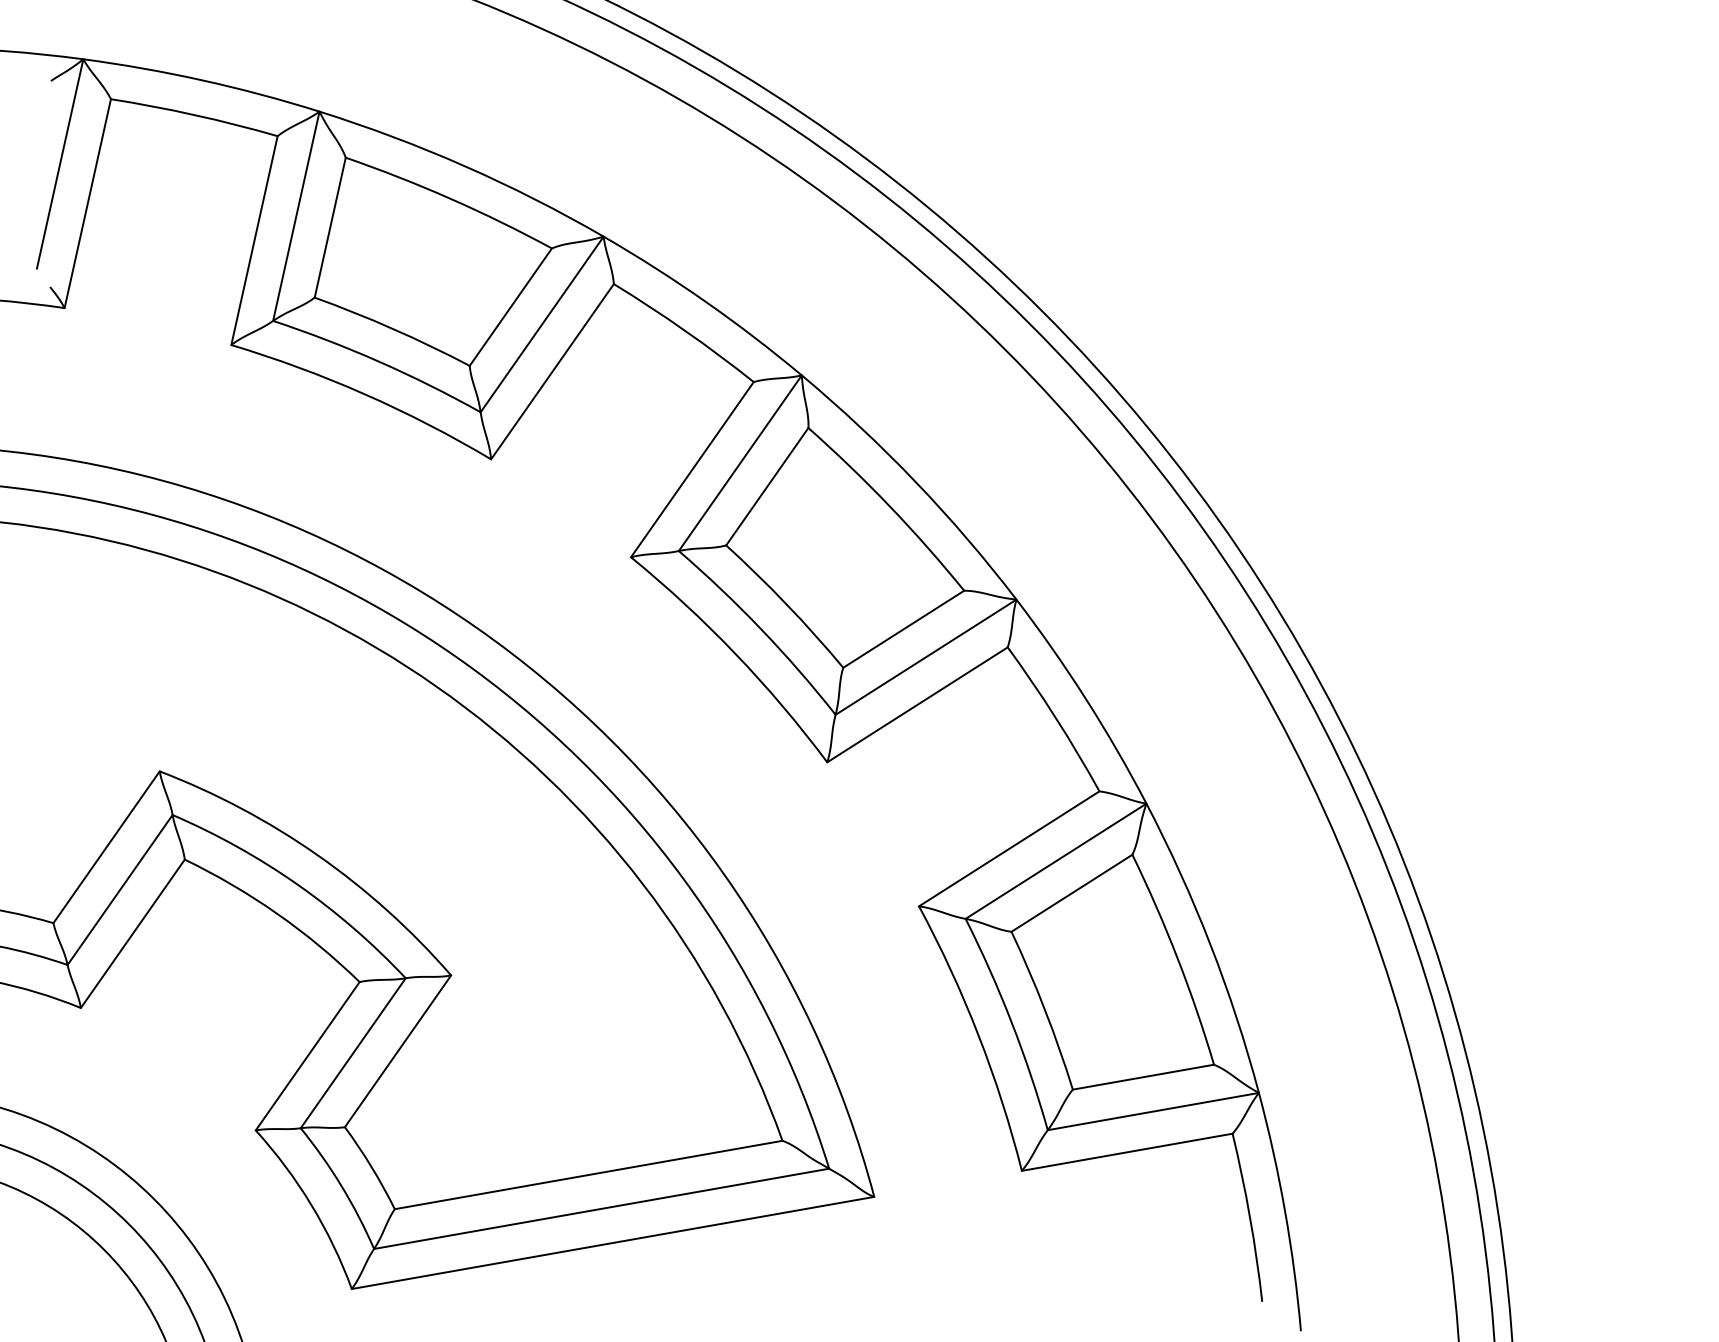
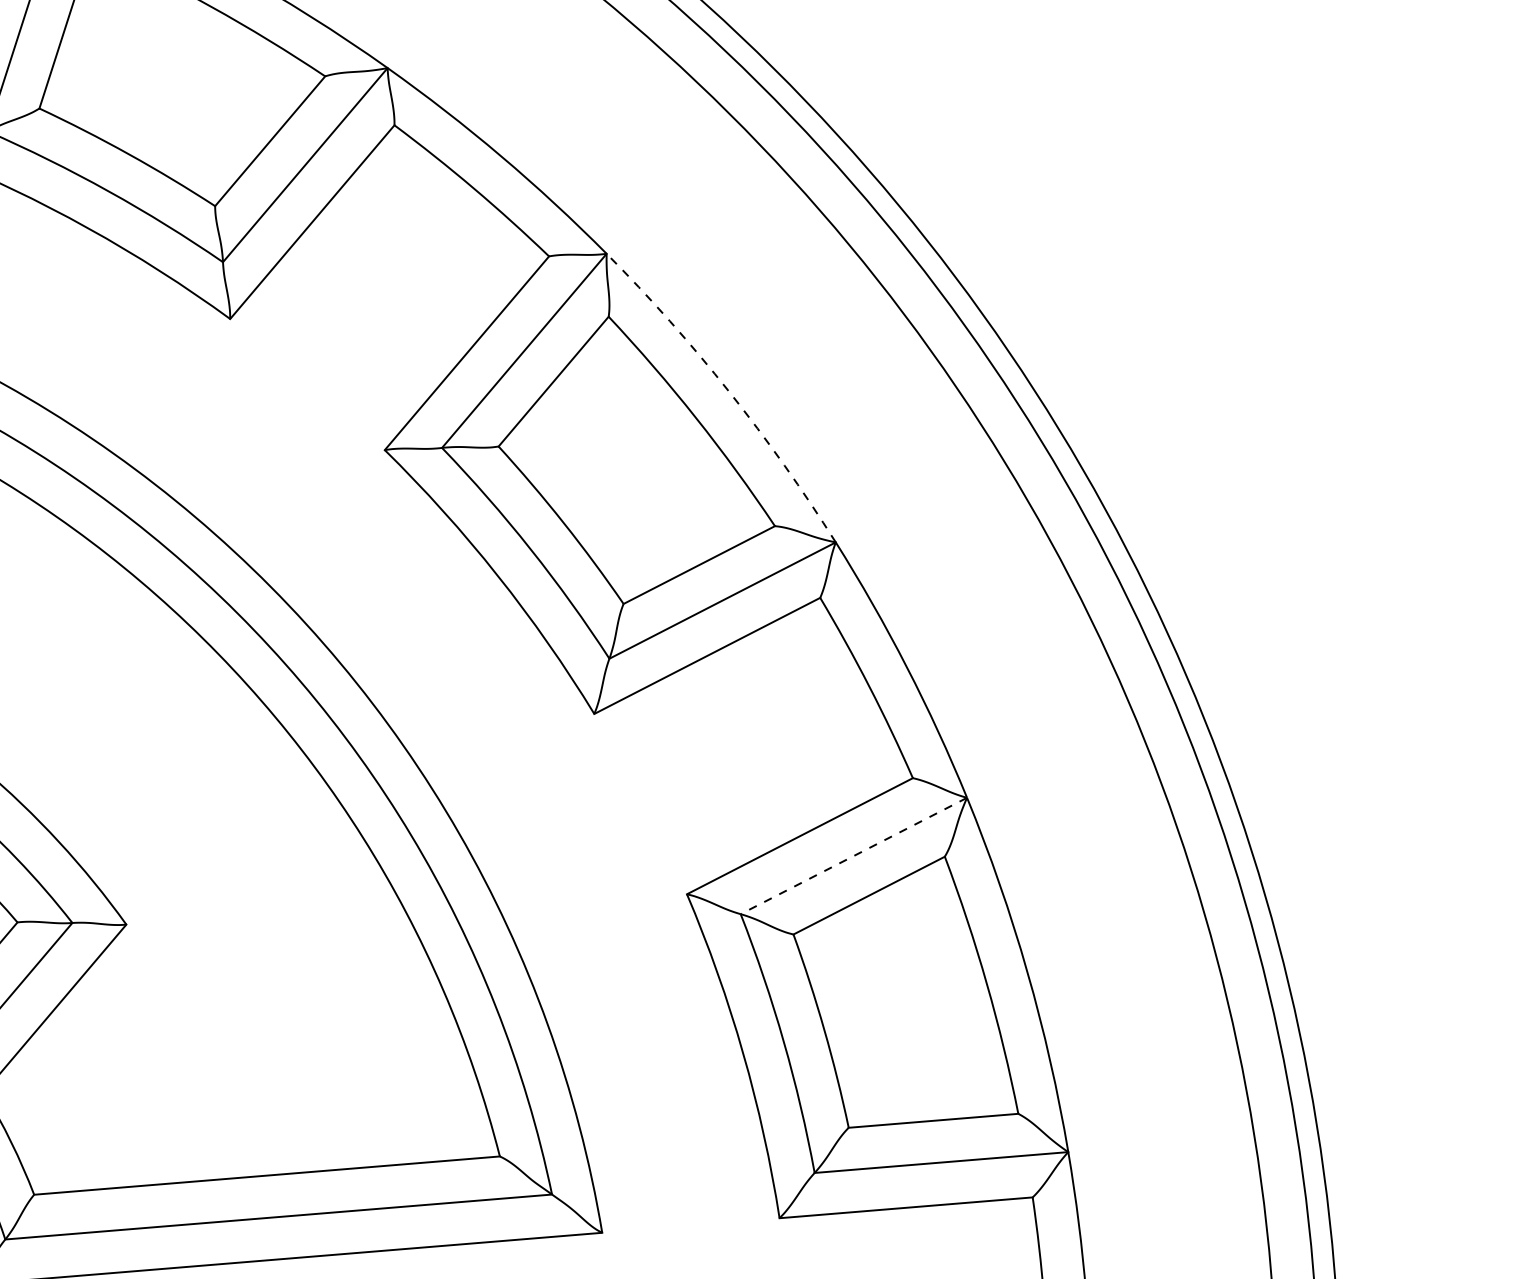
arc: (915, 481) -> (729, 391), solid -> dashed
line: (1055, 861) -> (853, 856), solid -> dashed

